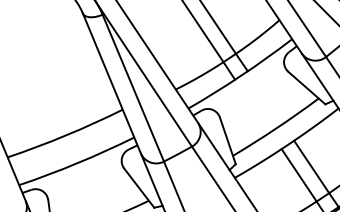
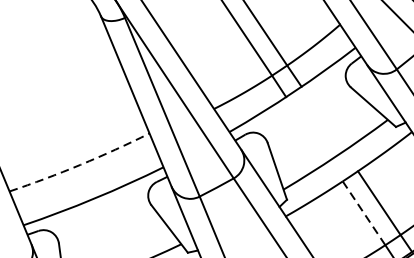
arc: (66, 135) -> (81, 164), solid -> dashed
line: (299, 175) -> (364, 213), solid -> dashed

